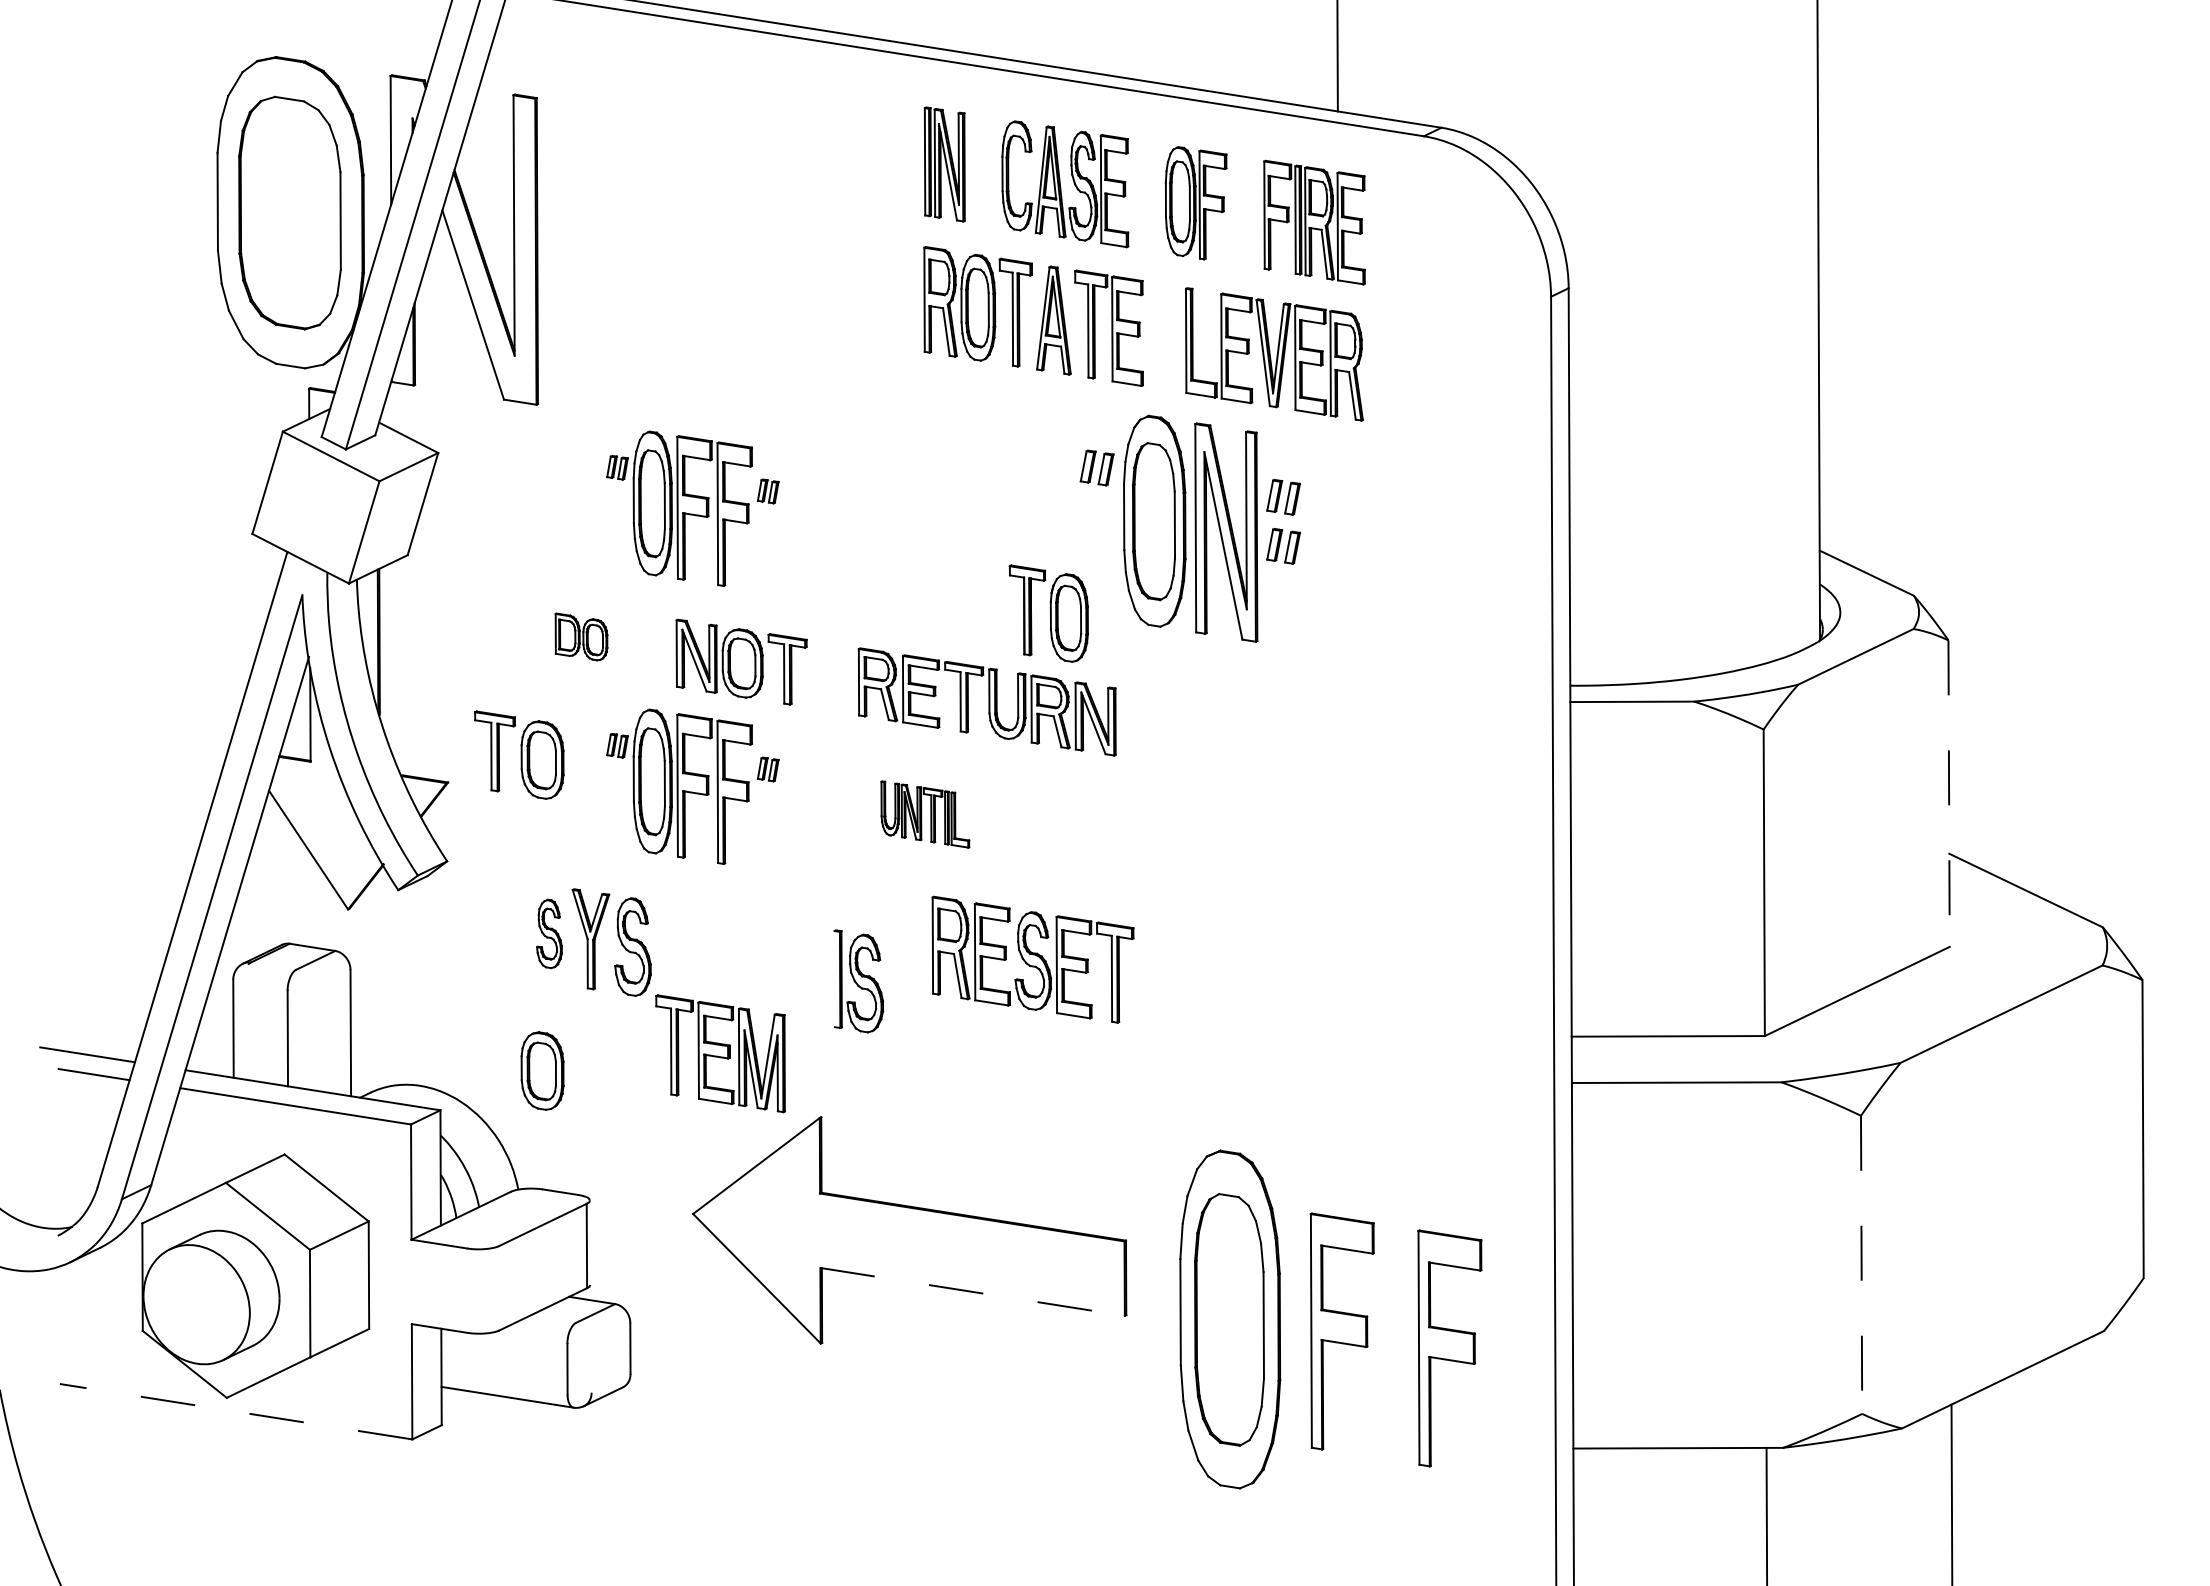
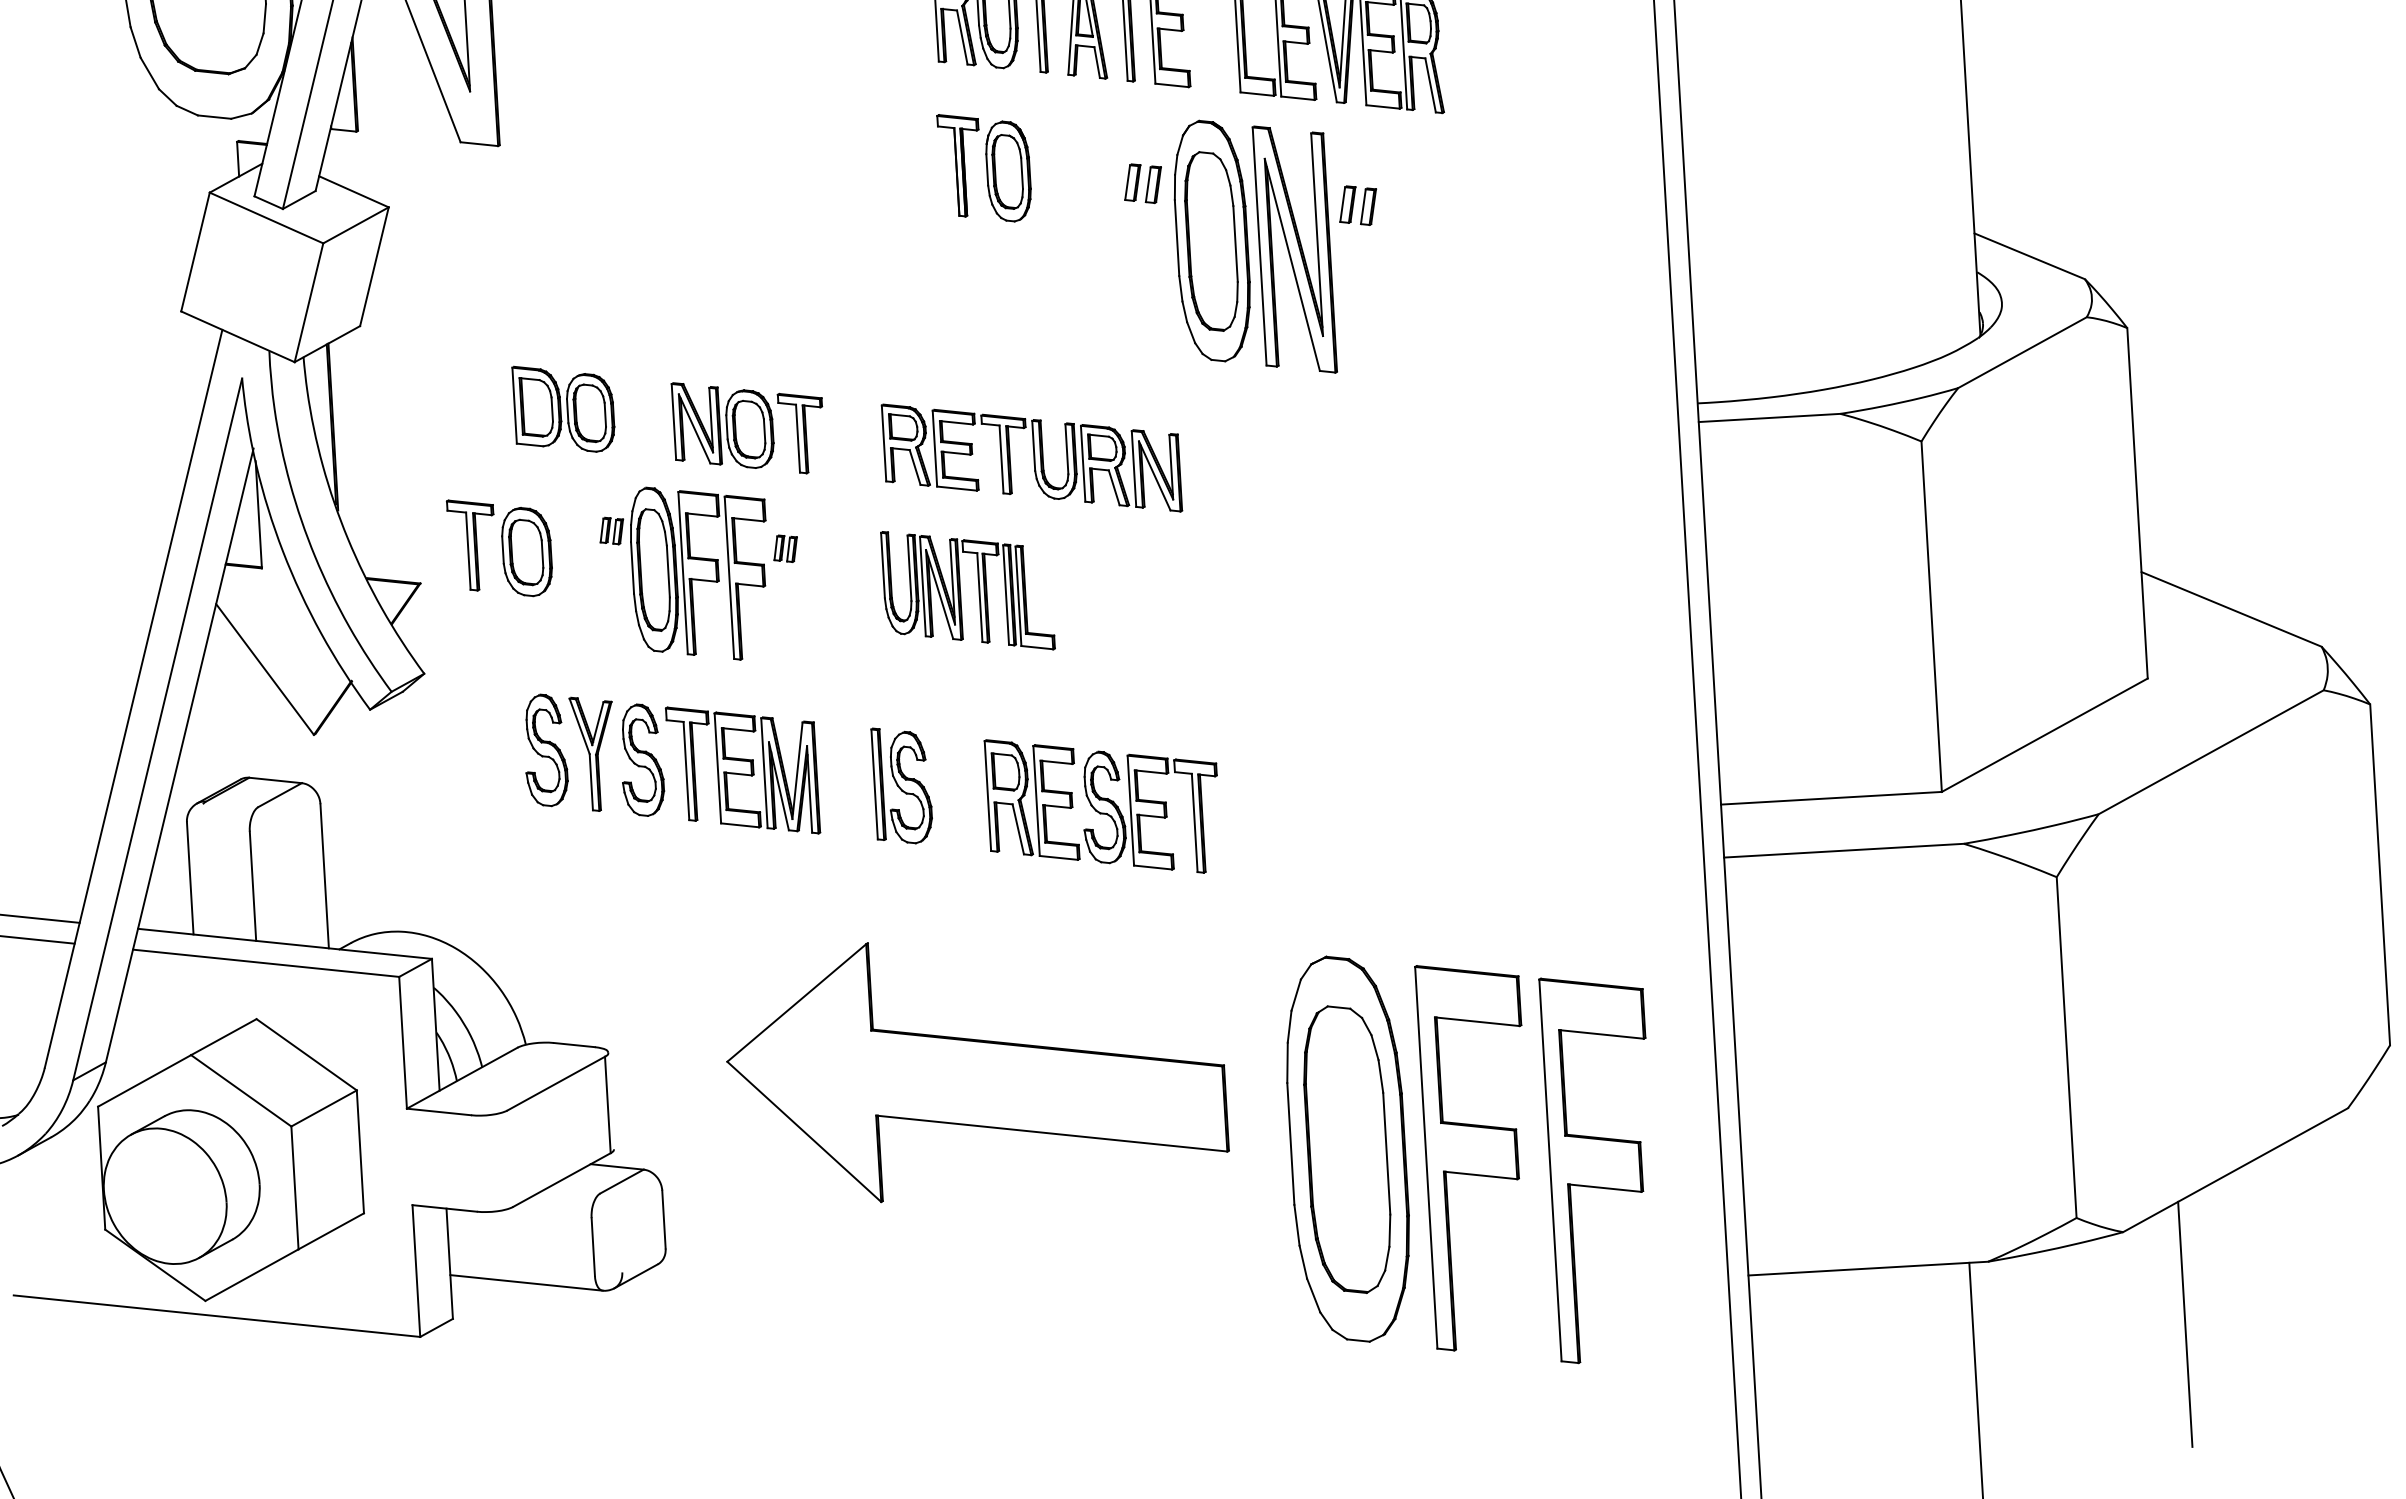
part: (692, 508) -> (682, 255), removed
part: (1283, 546) -> (1361, 261), removed
part: (1048, 613) -> (984, 167), moved
part: (581, 636) -> (563, 408), size x1.67
line: (1949, 794) -> (2138, 504), dashed -> solid
part: (925, 814) -> (968, 590), size x1.67
part: (549, 933) -> (545, 749), size x1.43
part: (1032, 959) -> (1102, 805), moved
line: (834, 979) -> (874, 784), added
part: (720, 1053) -> (742, 770), moved
part: (542, 1070) -> (546, 907), removed
line: (1861, 1265) -> (2066, 1048), dashed -> solid
line: (973, 1291) -> (1052, 1133), dashed -> solid
part: (1342, 1331) -> (1477, 1155), size x1.43
part: (1449, 1348) -> (1600, 1168), size x1.43
line: (235, 1411) -> (216, 1315), dashed -> solid

